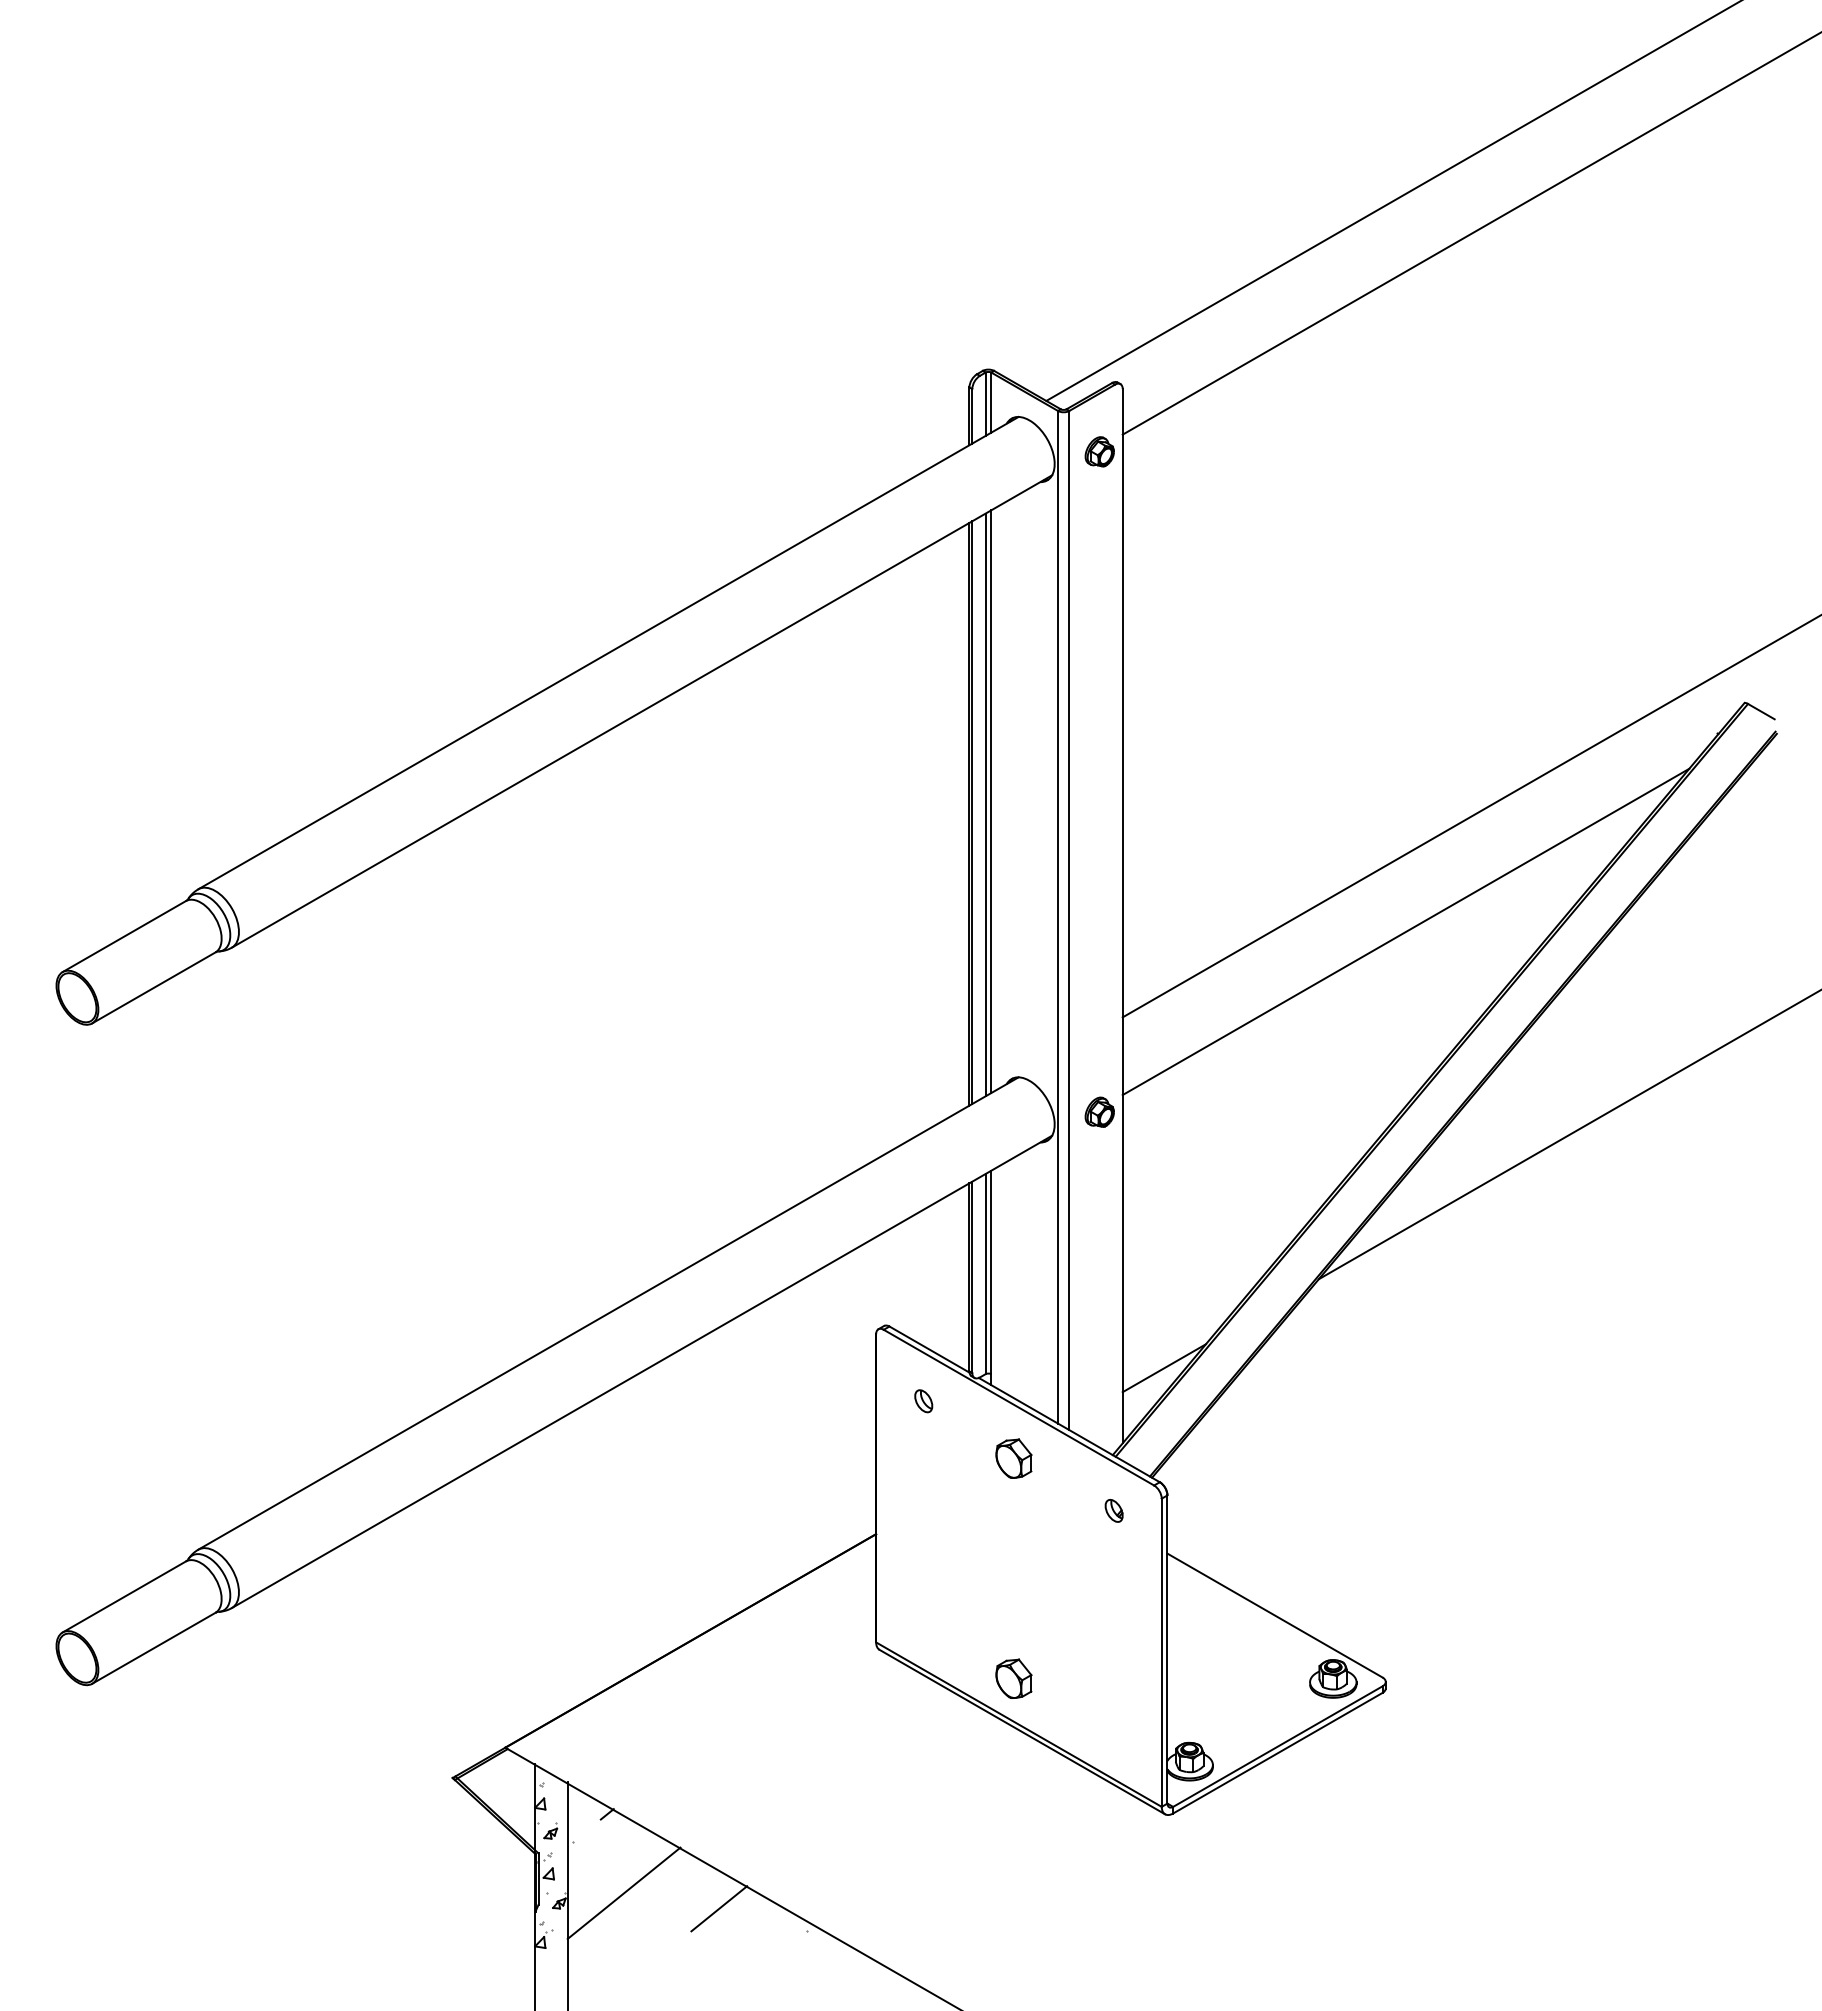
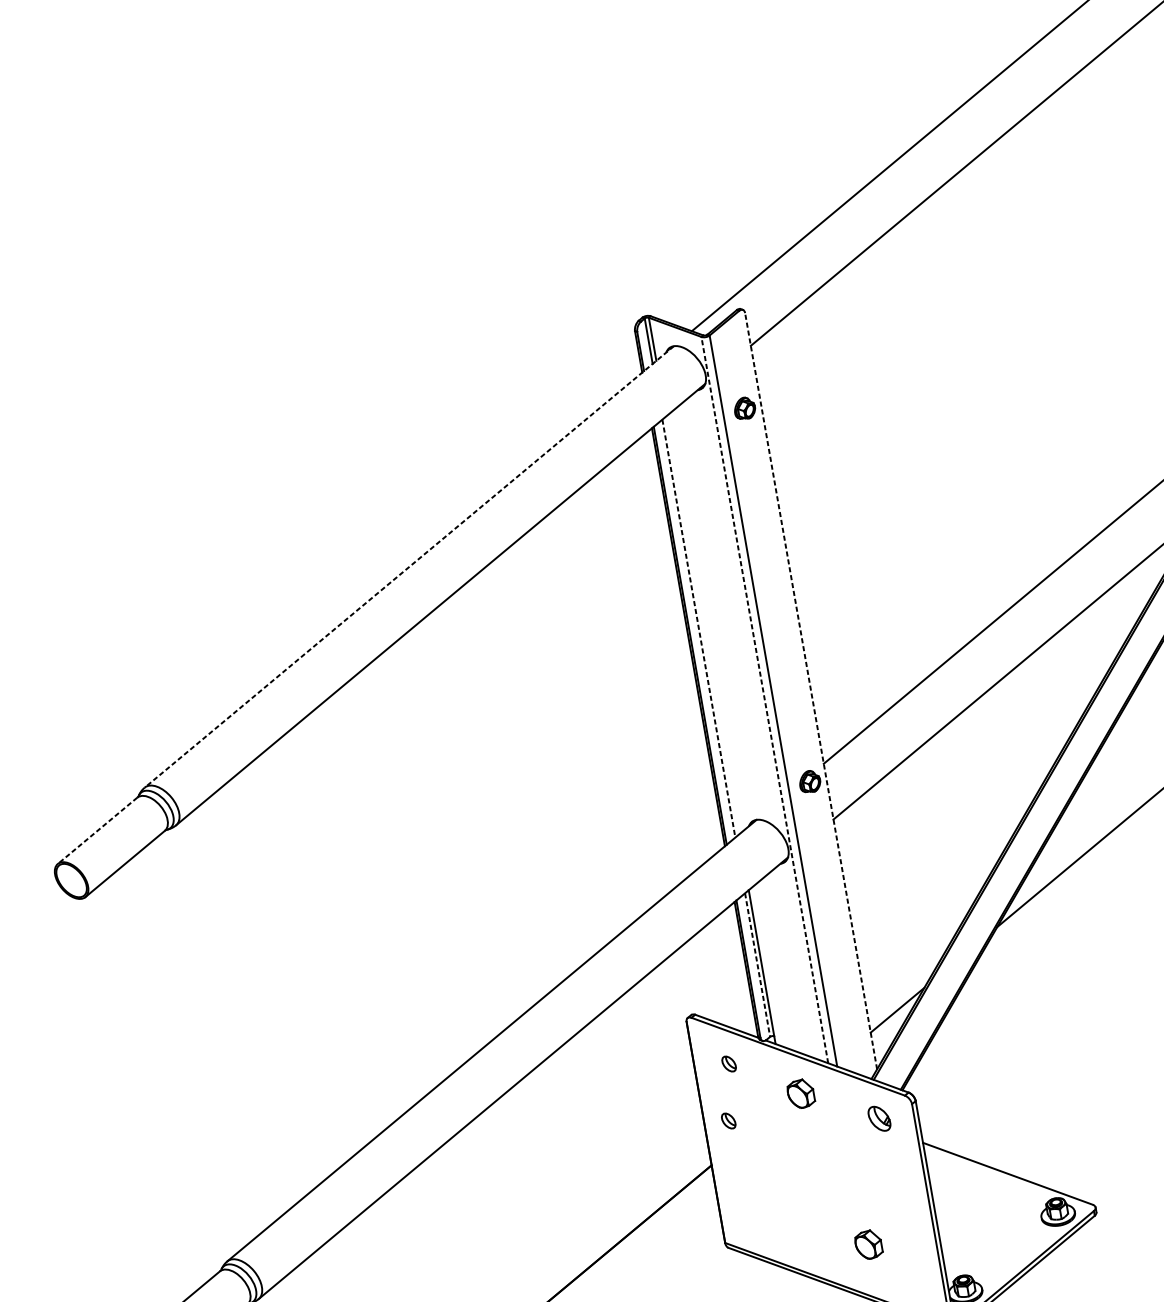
part: (1099, 451) -> (744, 408), moved
line: (608, 653) -> (409, 567), solid -> dashed
line: (991, 801) -> (702, 625), removed
line: (985, 805) -> (698, 629), solid -> dashed
line: (1122, 915) -> (810, 690), solid -> dashed
line: (1057, 916) -> (764, 699), solid -> dashed
line: (123, 936) -> (96, 830), solid -> dashed
part: (1099, 1111) -> (809, 781), moved
line: (985, 1274) -> (757, 965), solid -> dashed
part: (909, 1478) -> (728, 1121), added
part: (1113, 1510) -> (878, 1118), size x1.6
part: (1013, 1678) -> (868, 1244), moved

